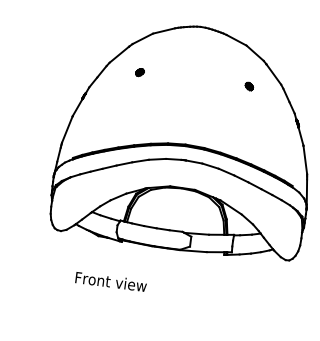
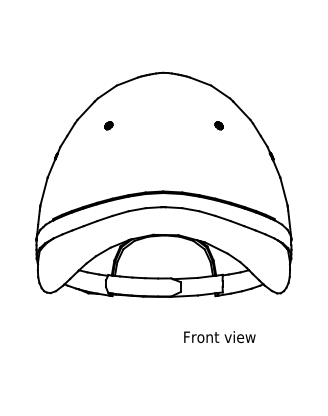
text: (110, 282) -> (219, 337), moved

